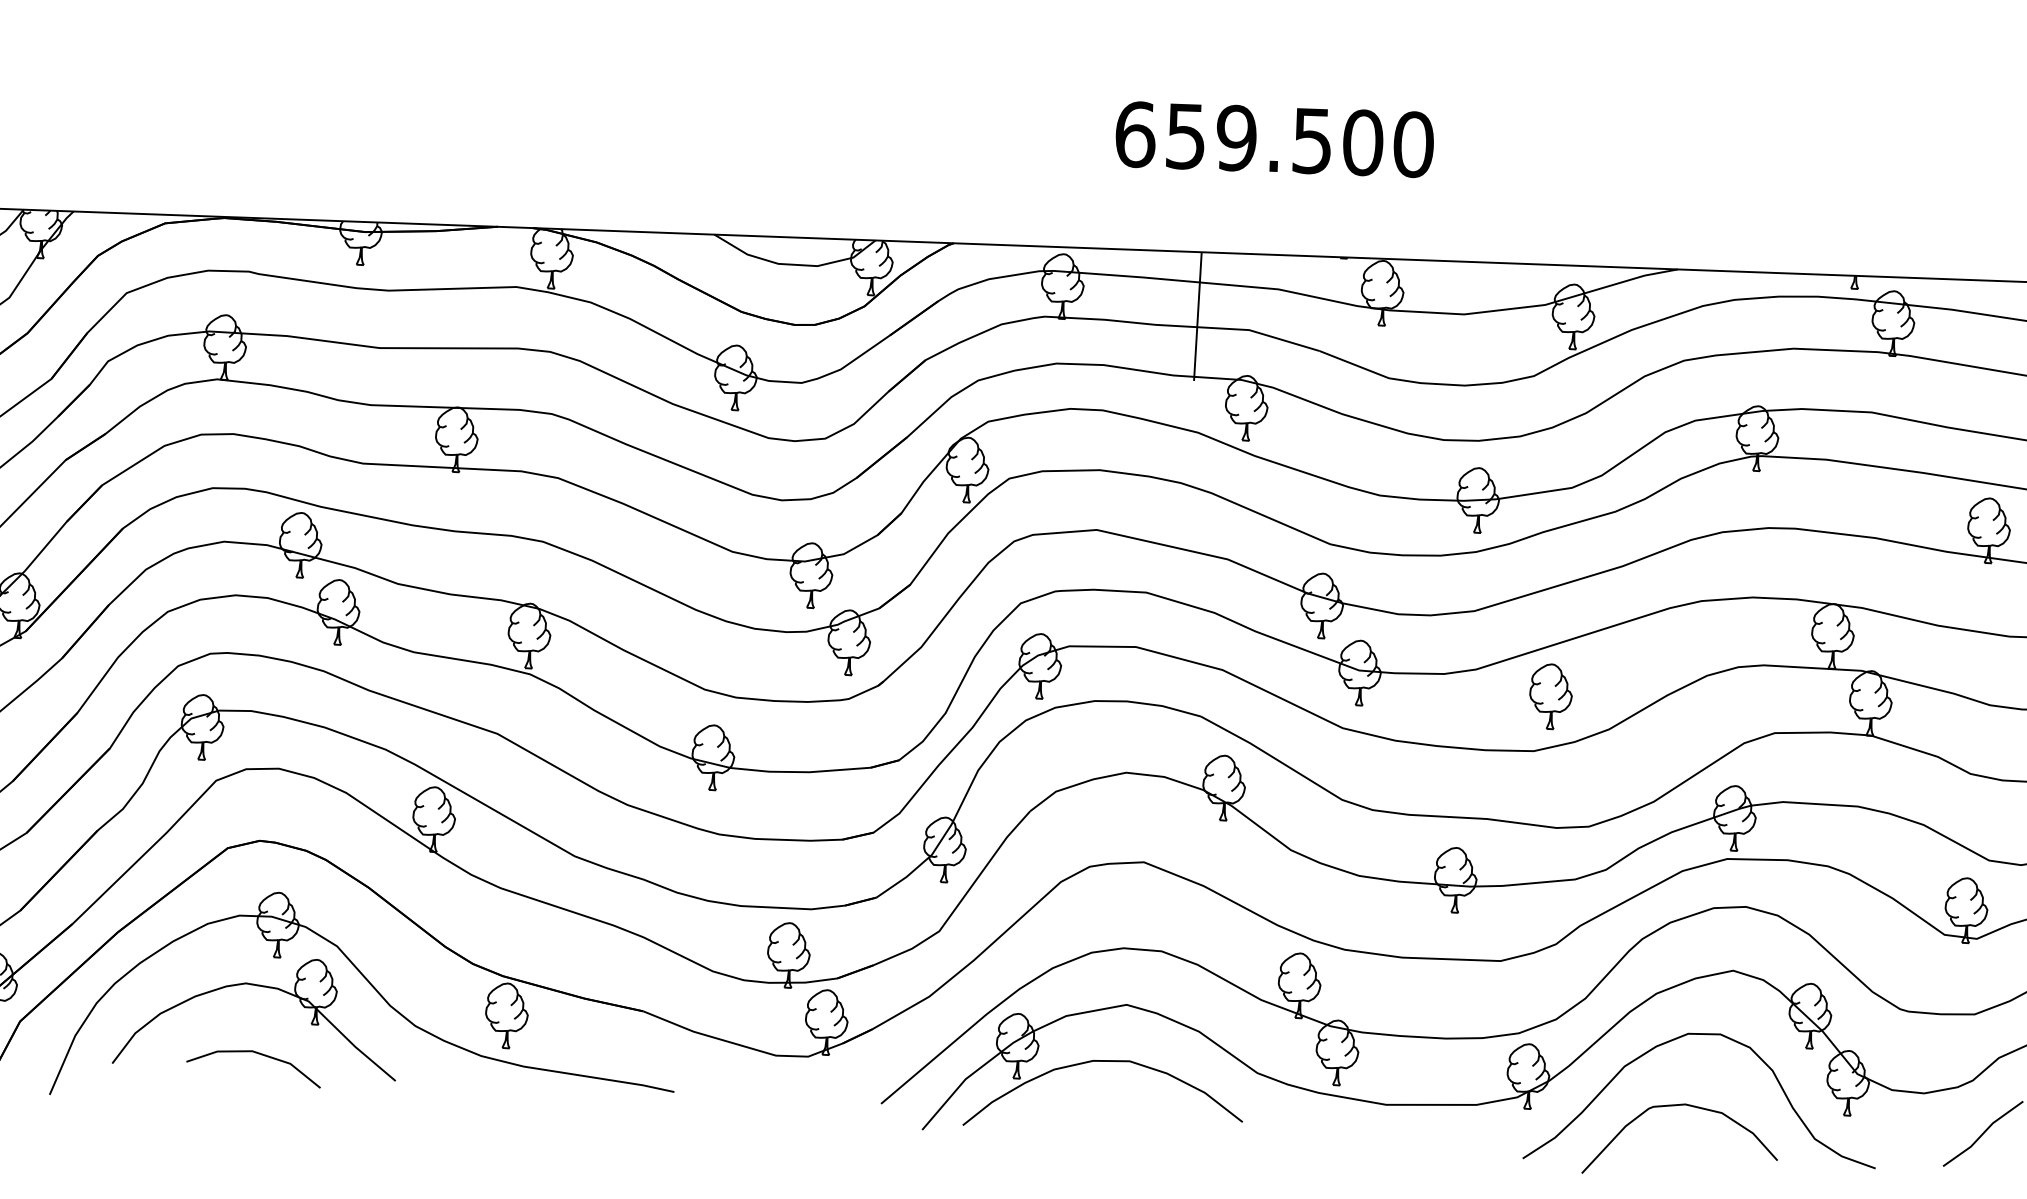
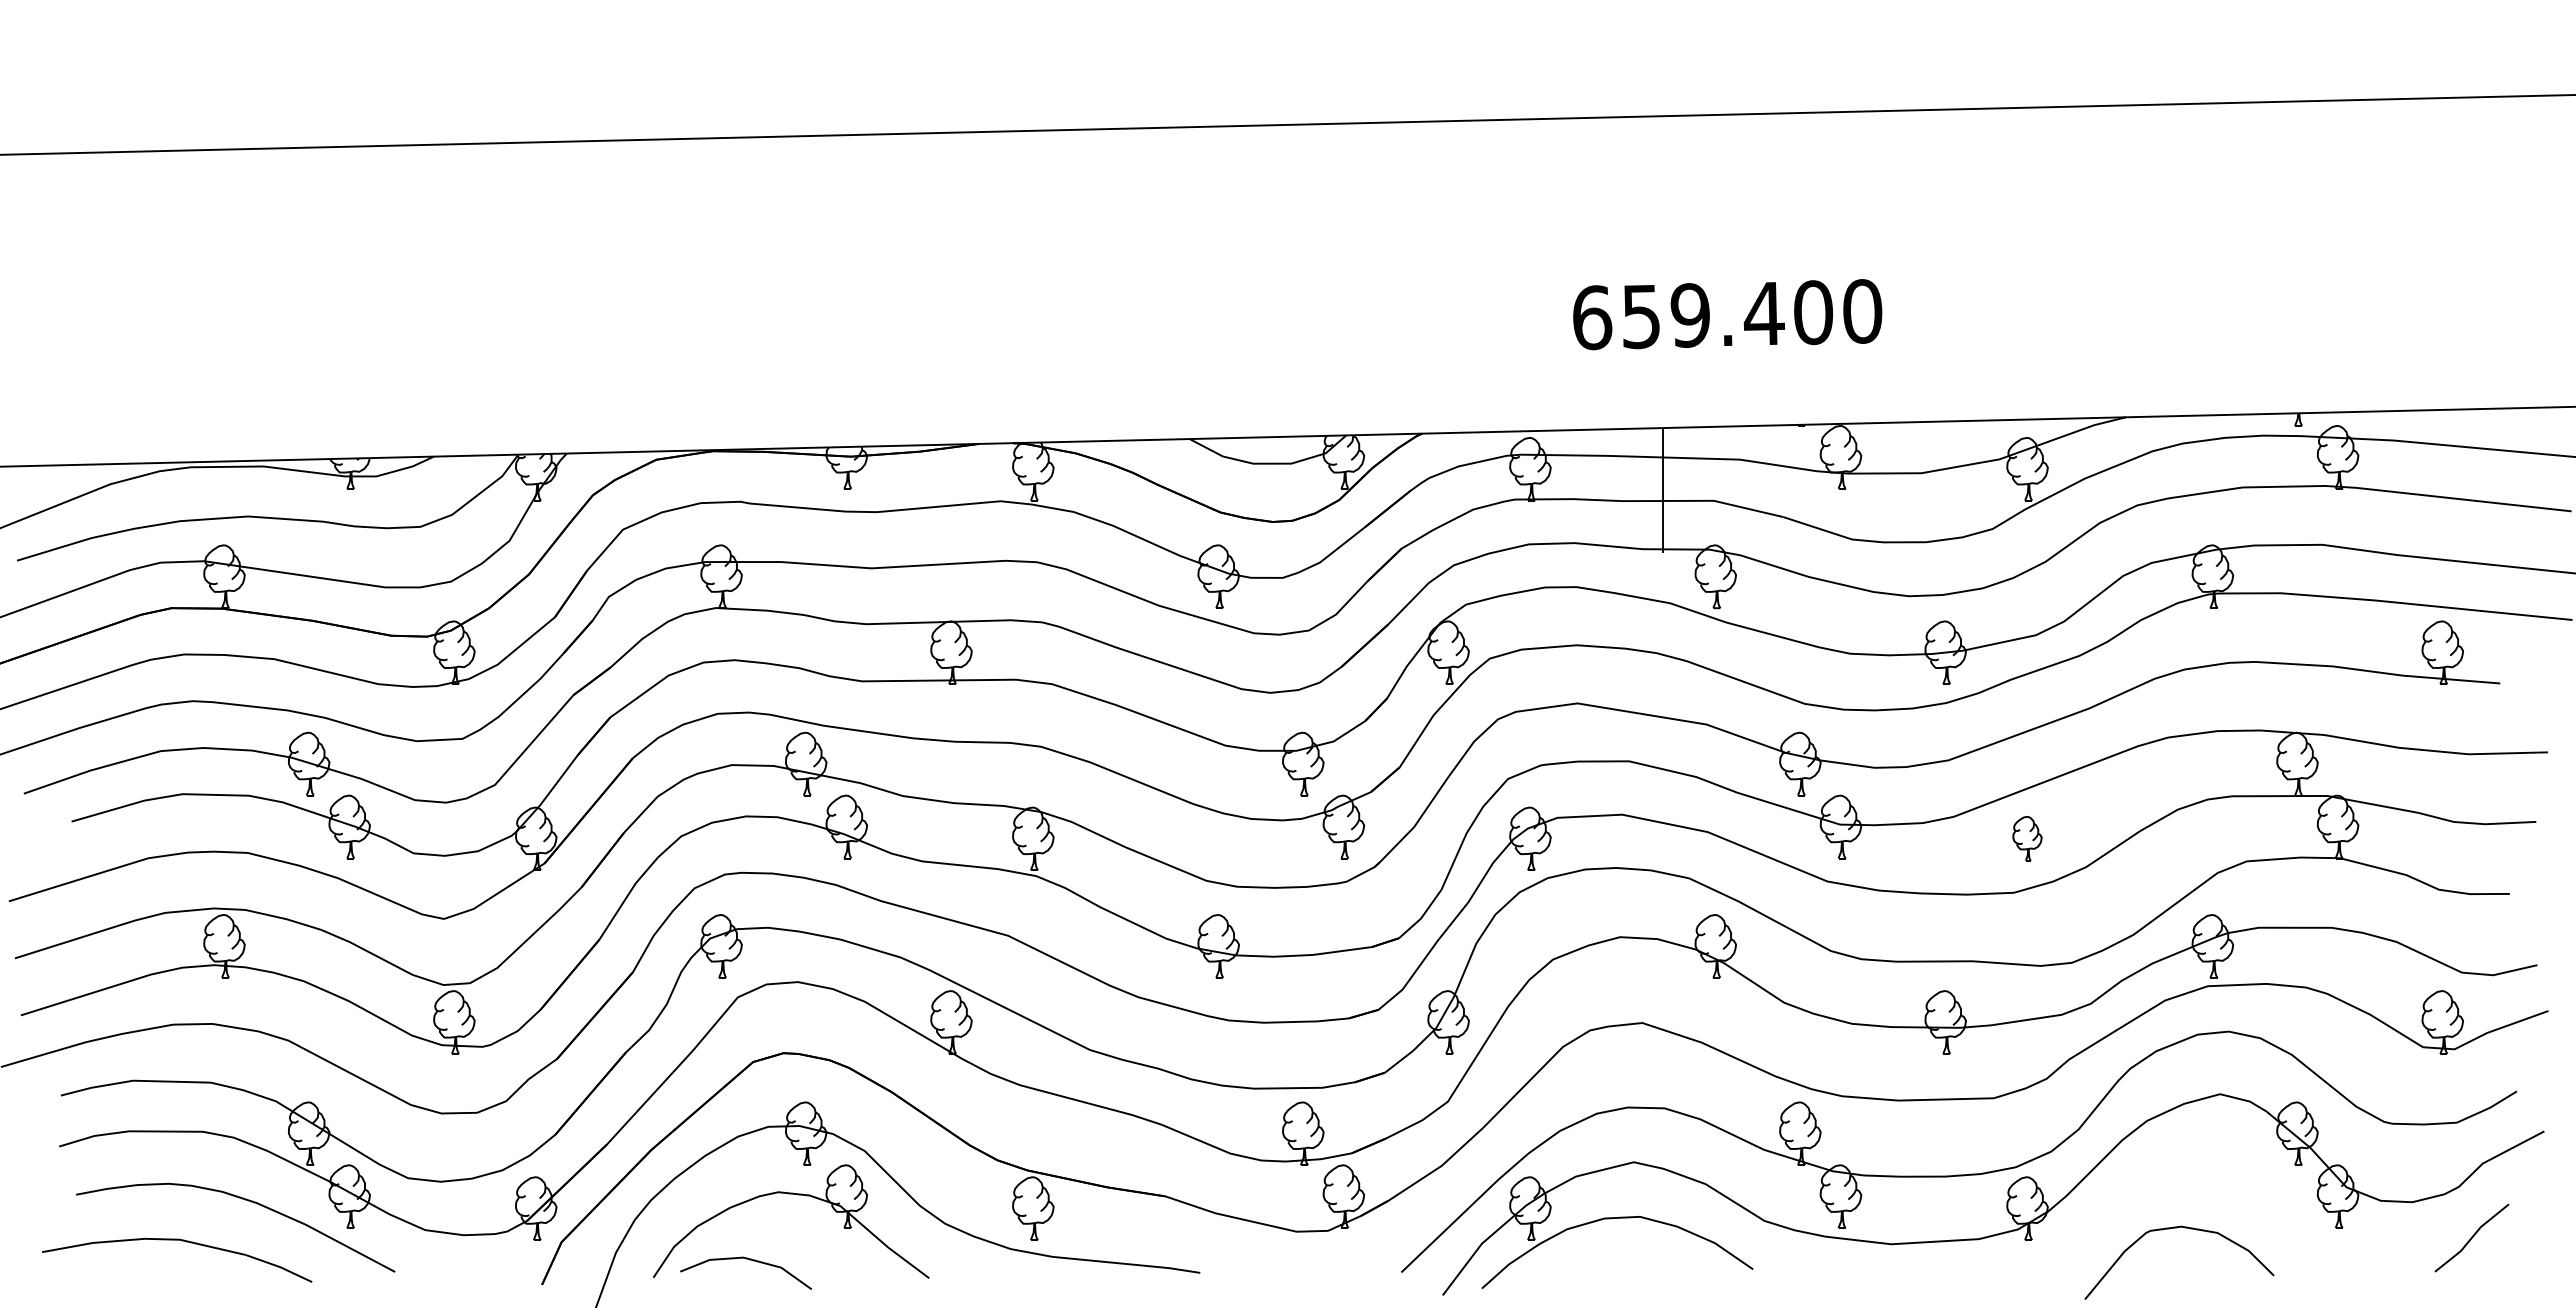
text: (1311, 141) -> (1763, 314), 659.500 -> 659.400
part: (1550, 696) -> (2027, 838), size x0.7
curve: (1706, 1035) -> (2197, 1158), removed
line: (258, 1054) -> (749, 1260), moved

